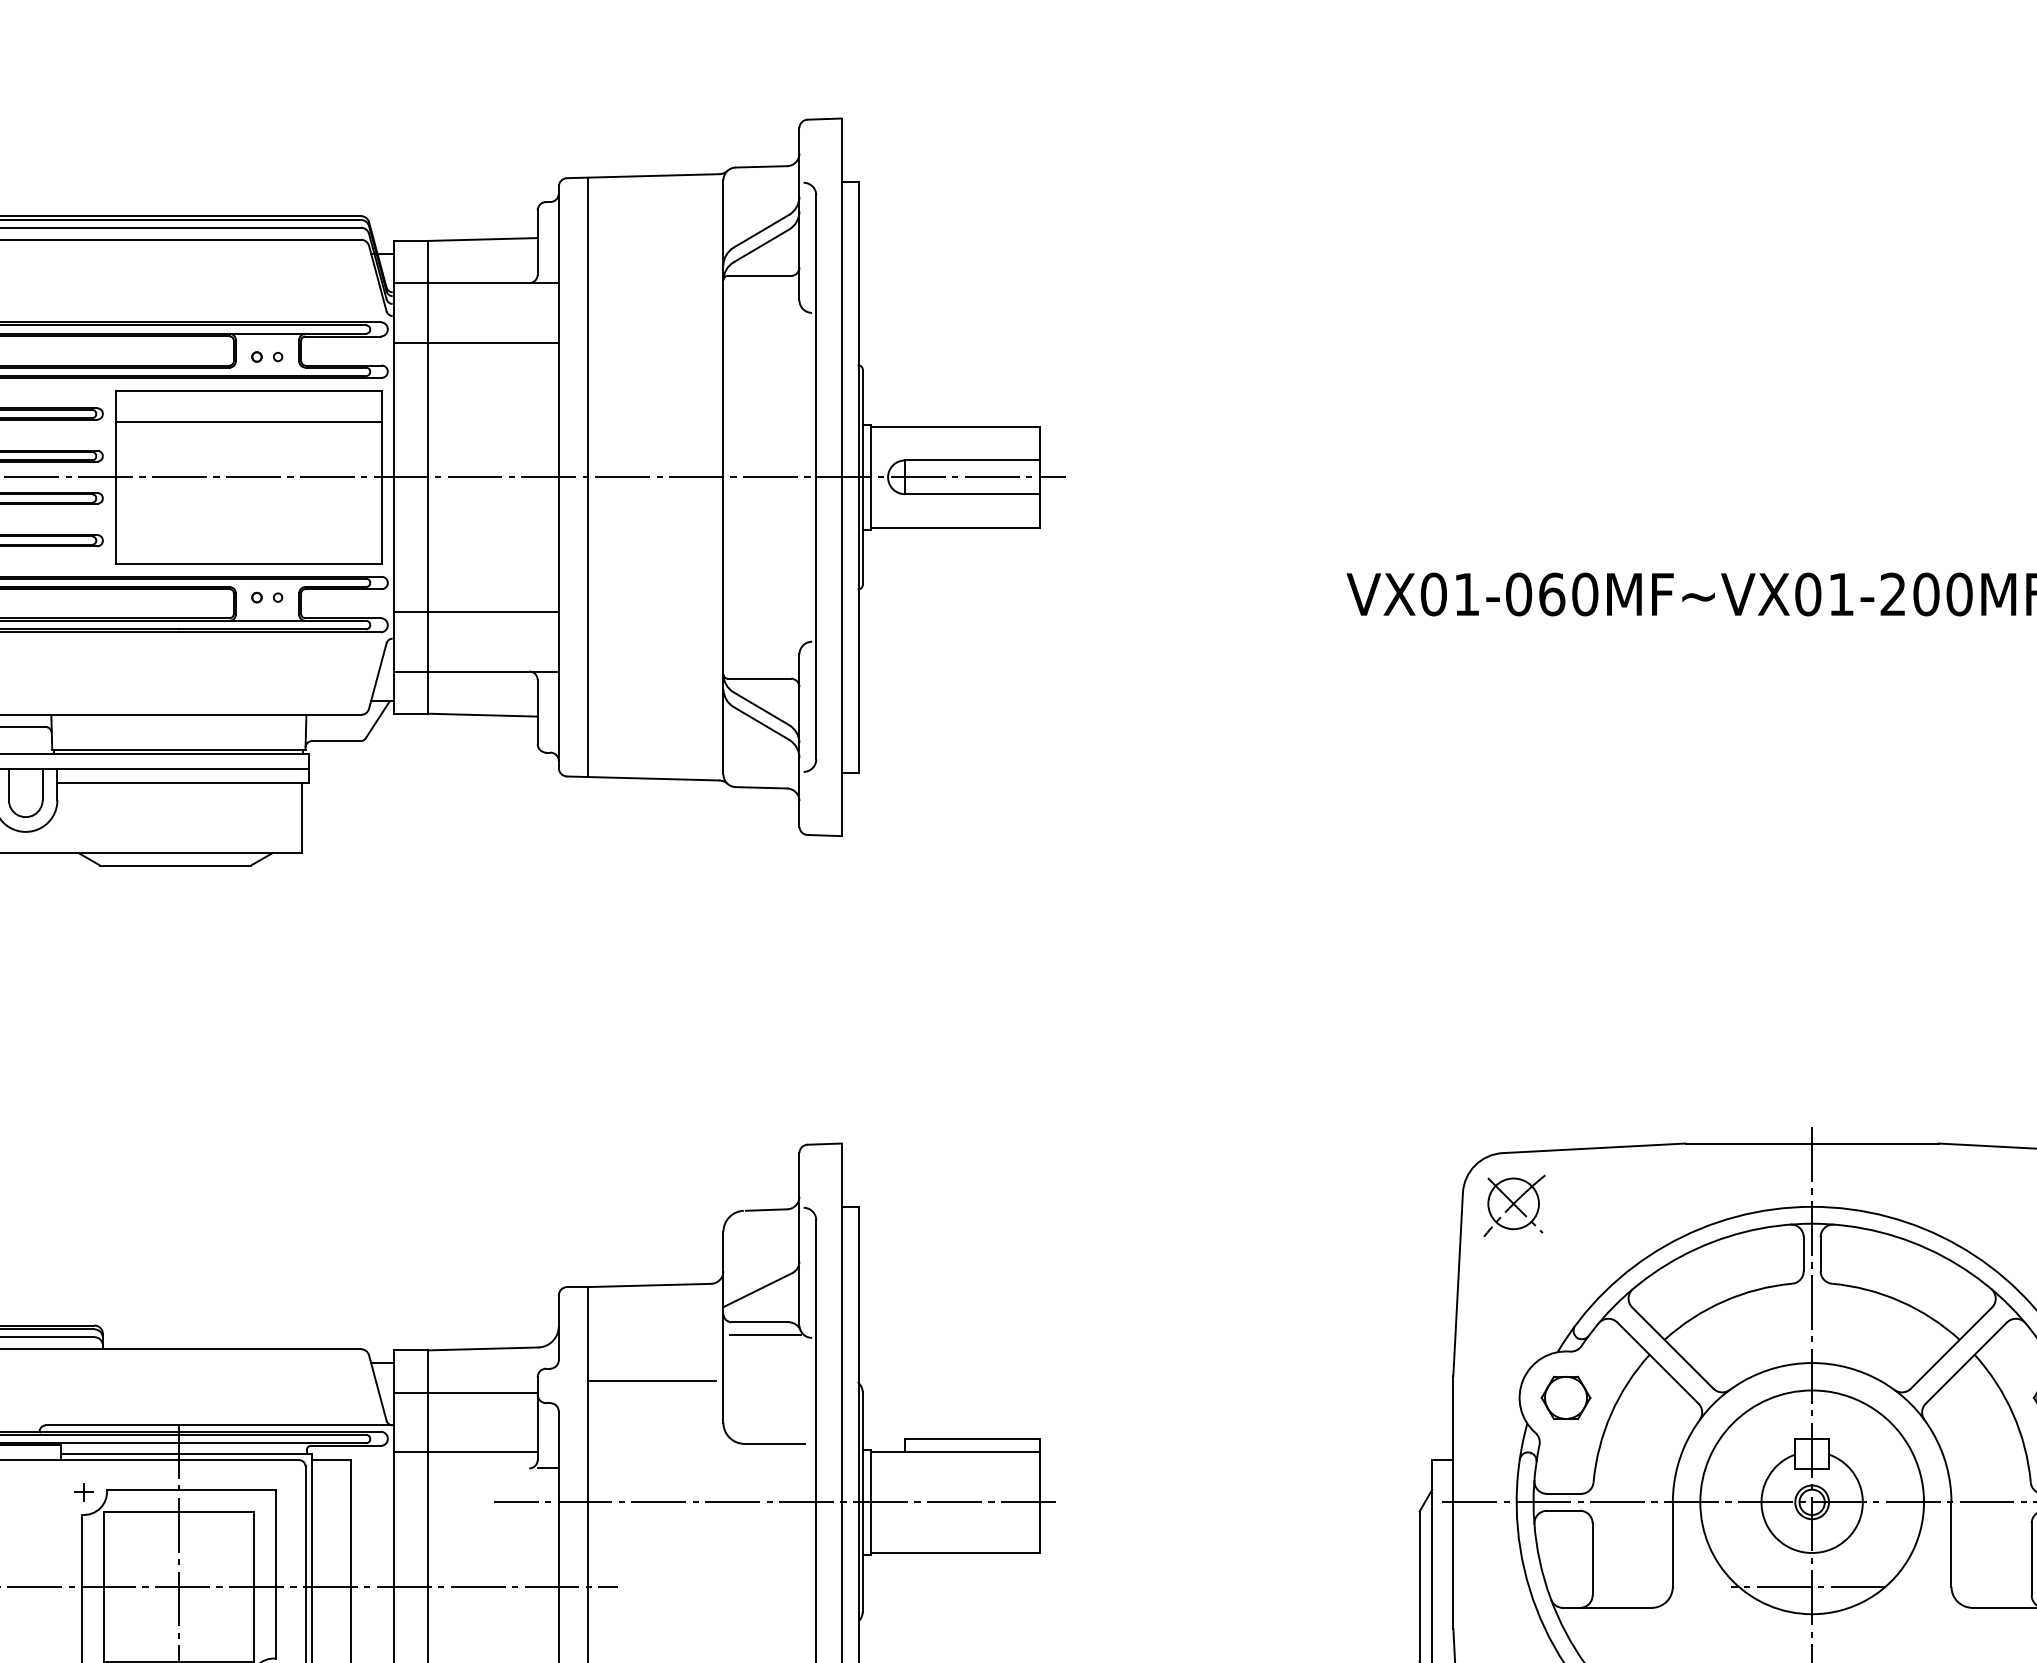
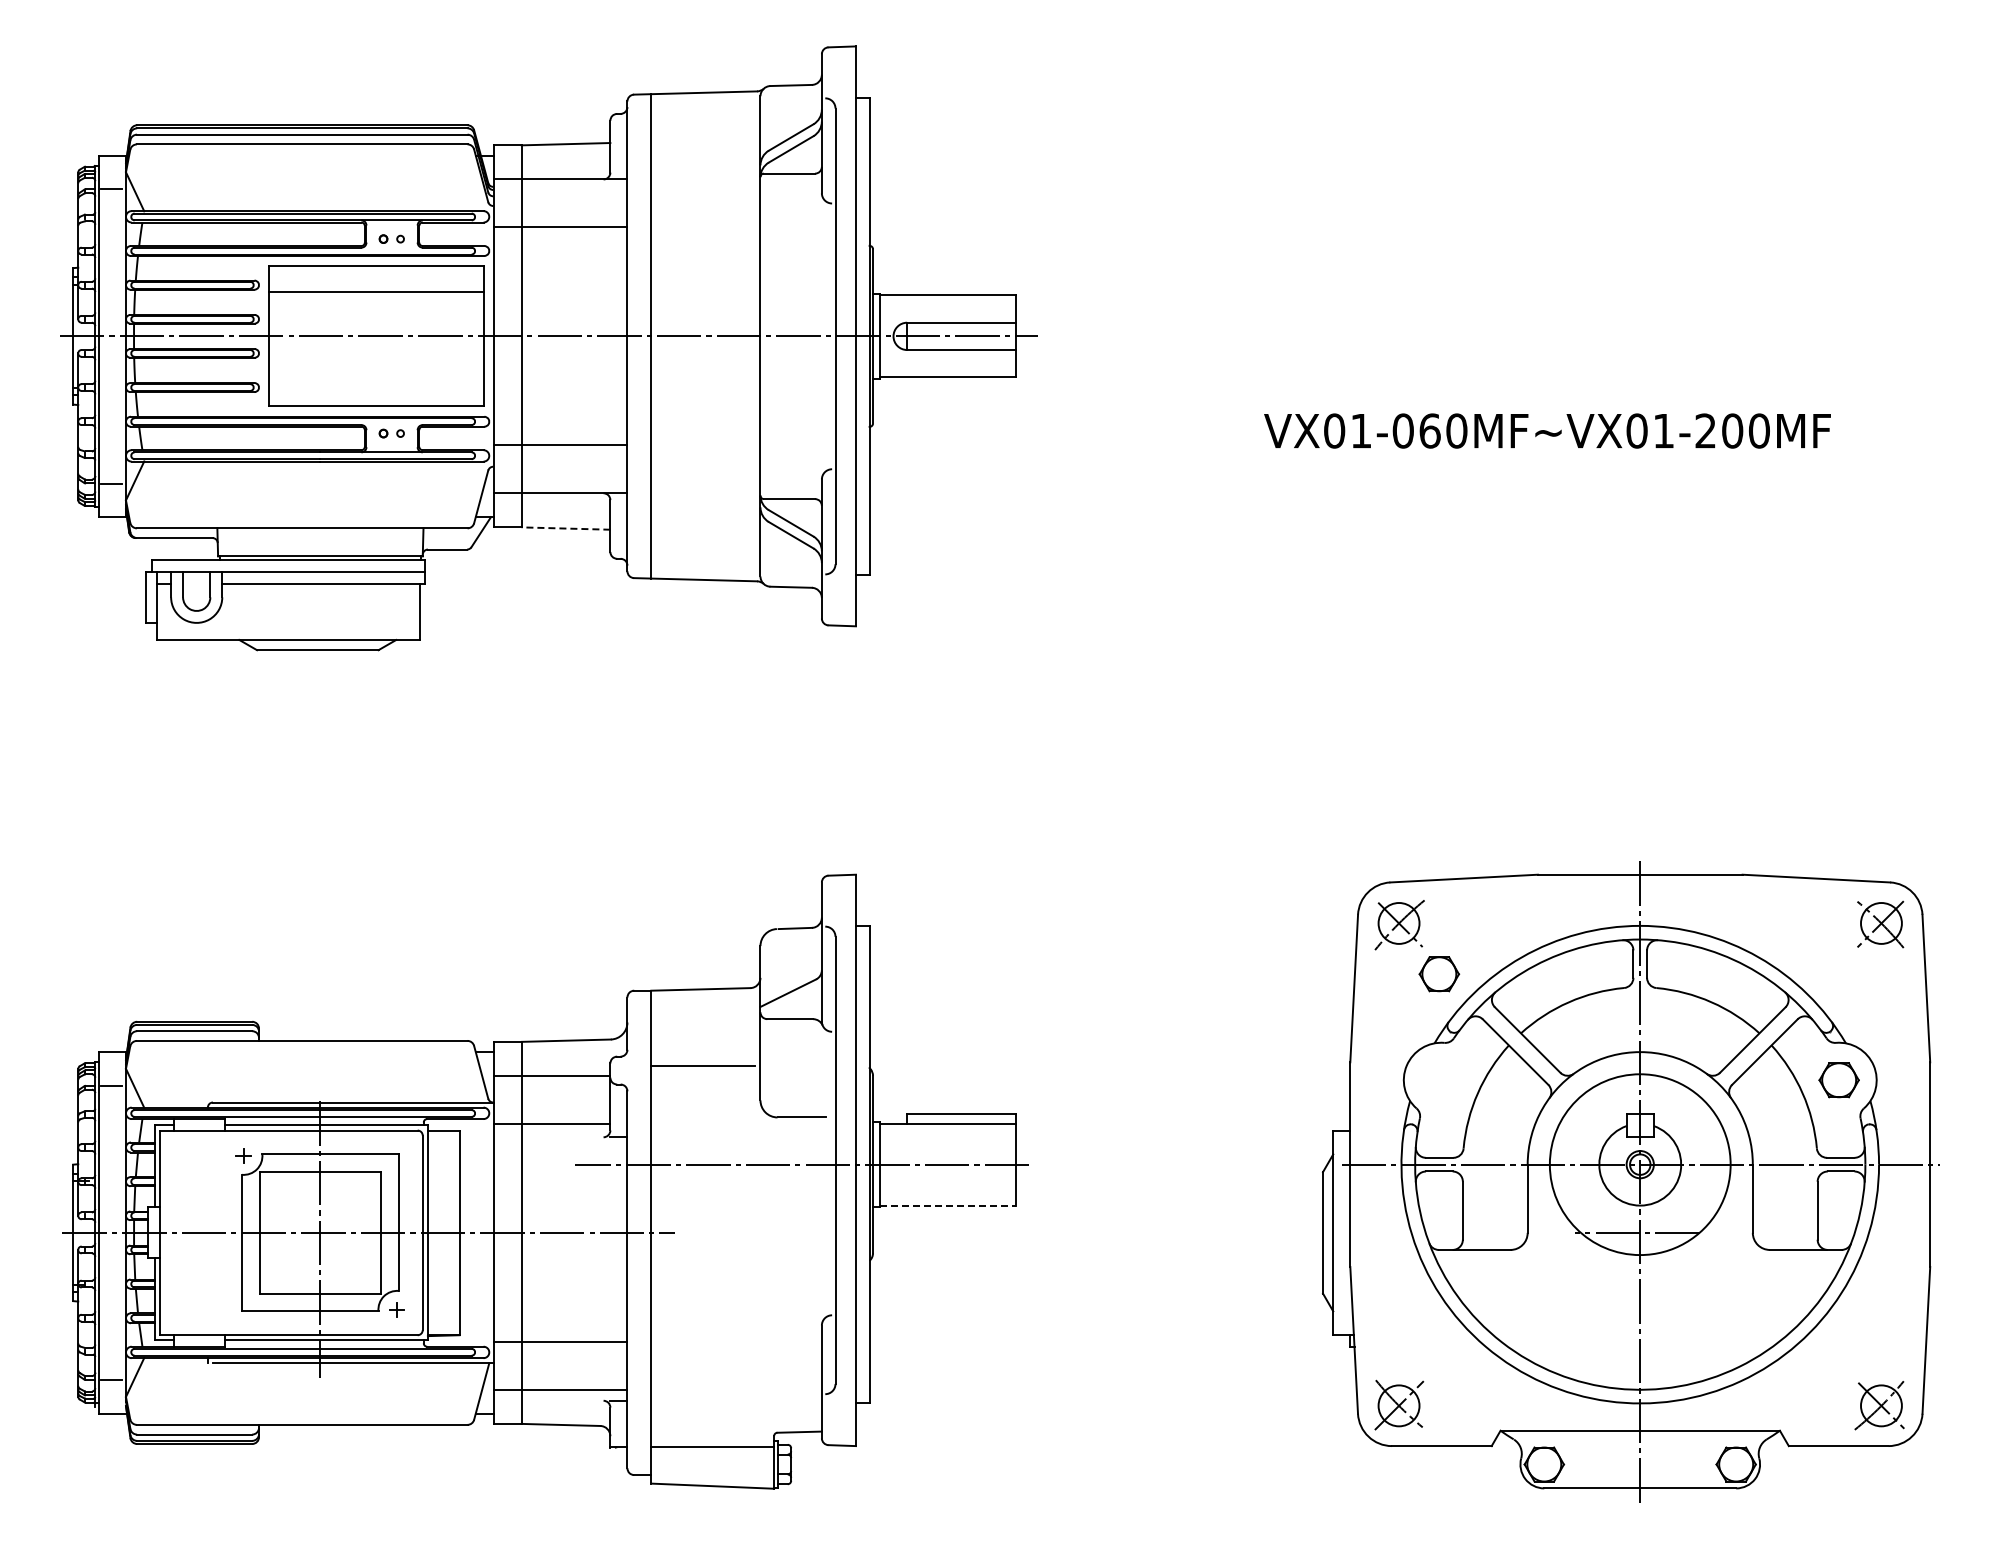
line: (482, 715) -> (565, 528), solid -> dashed
line: (765, 1335) -> (794, 1029), removed
part: (1566, 1398) -> (1439, 974), moved
line: (956, 1552) -> (948, 1205), solid -> dashed

